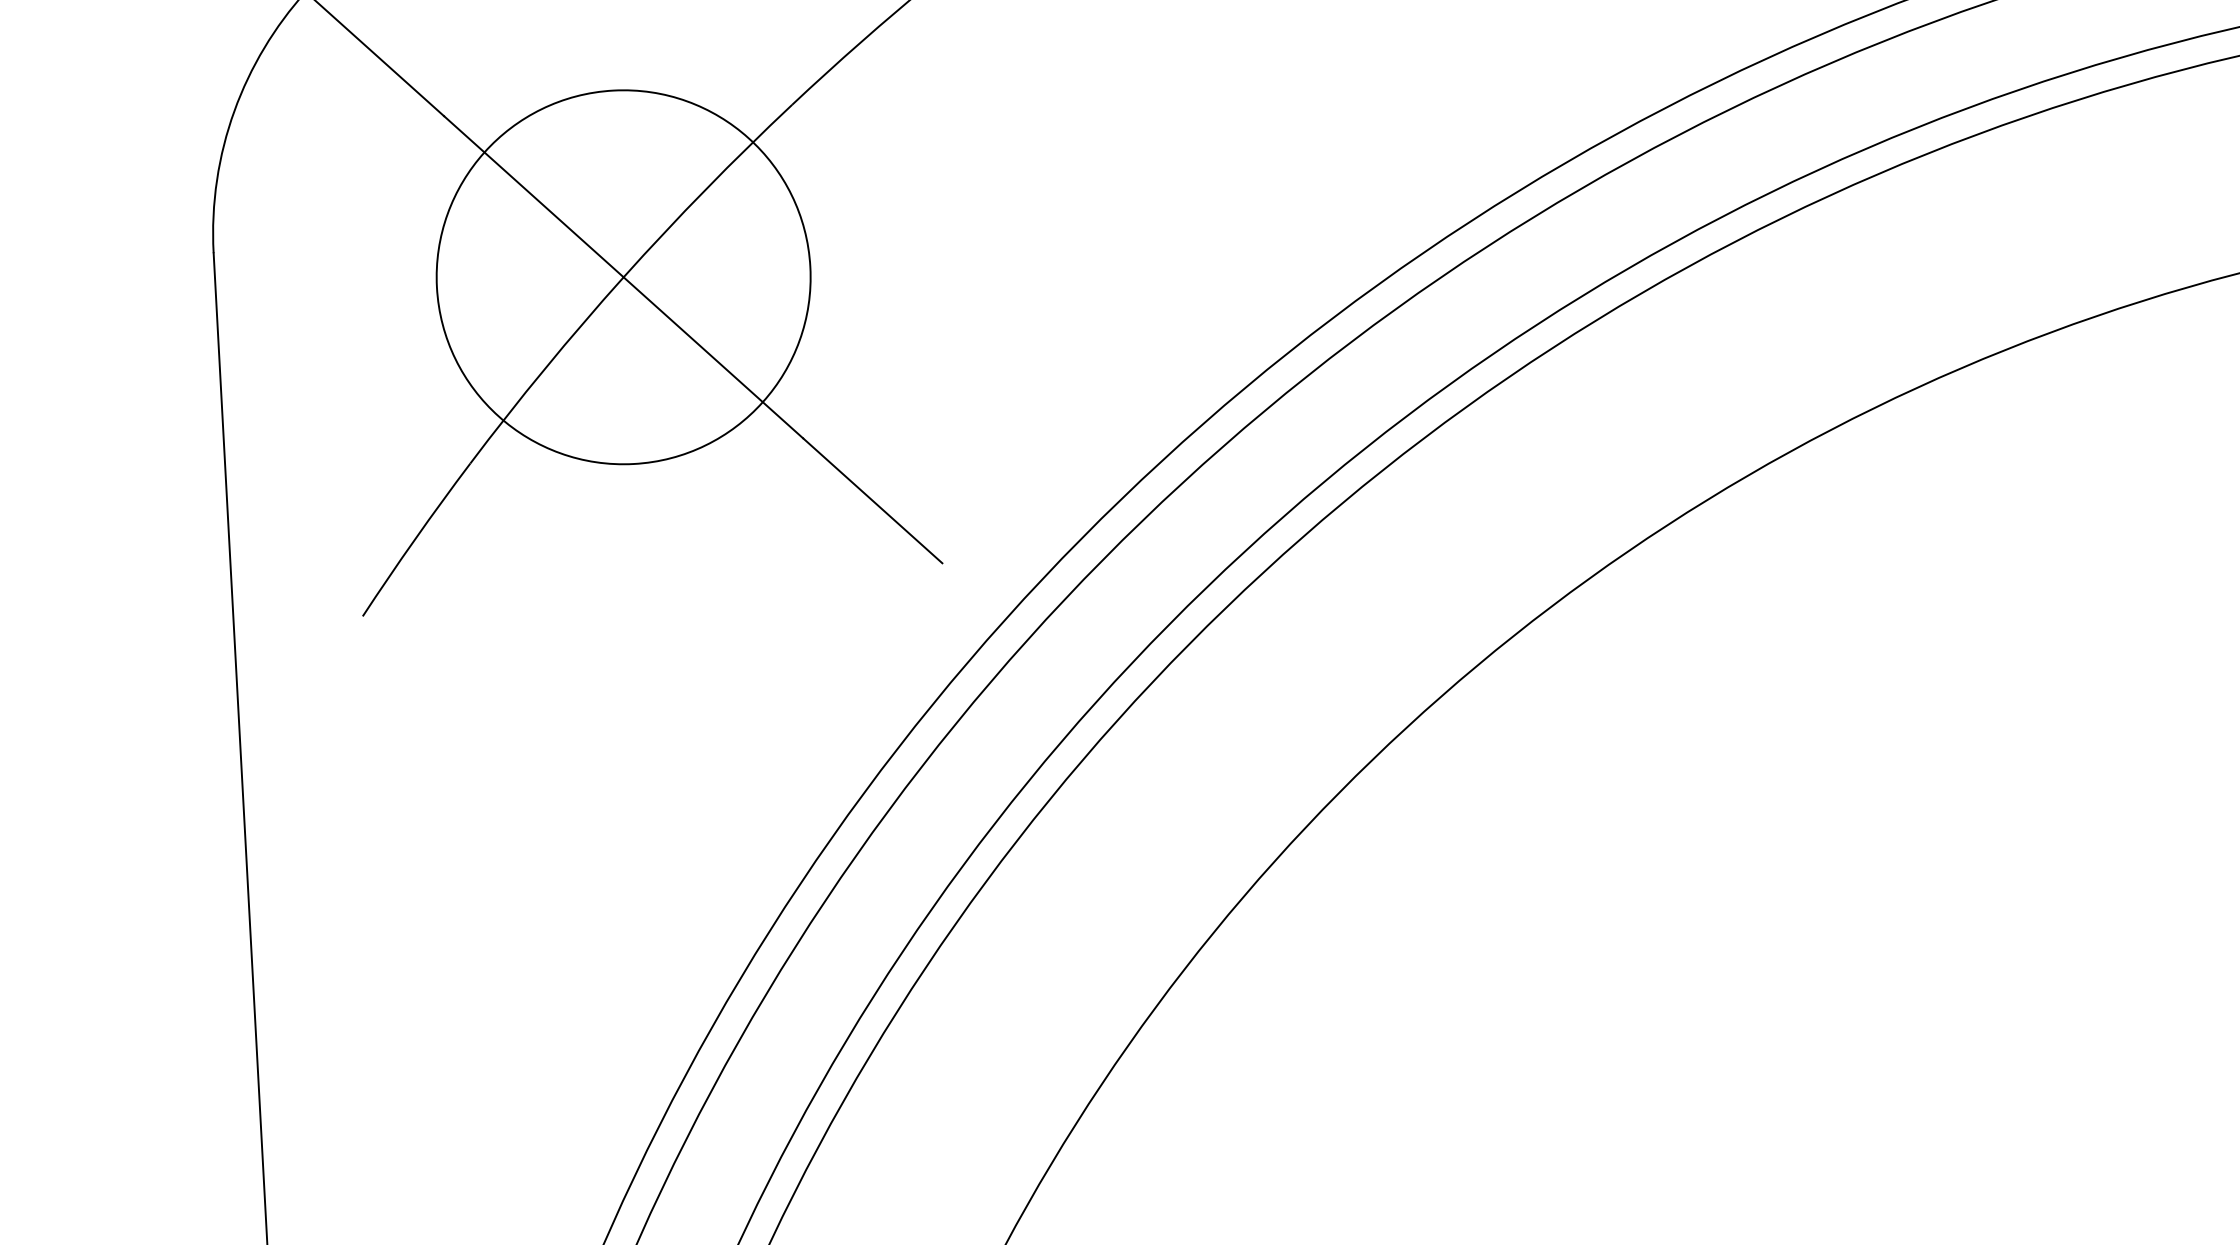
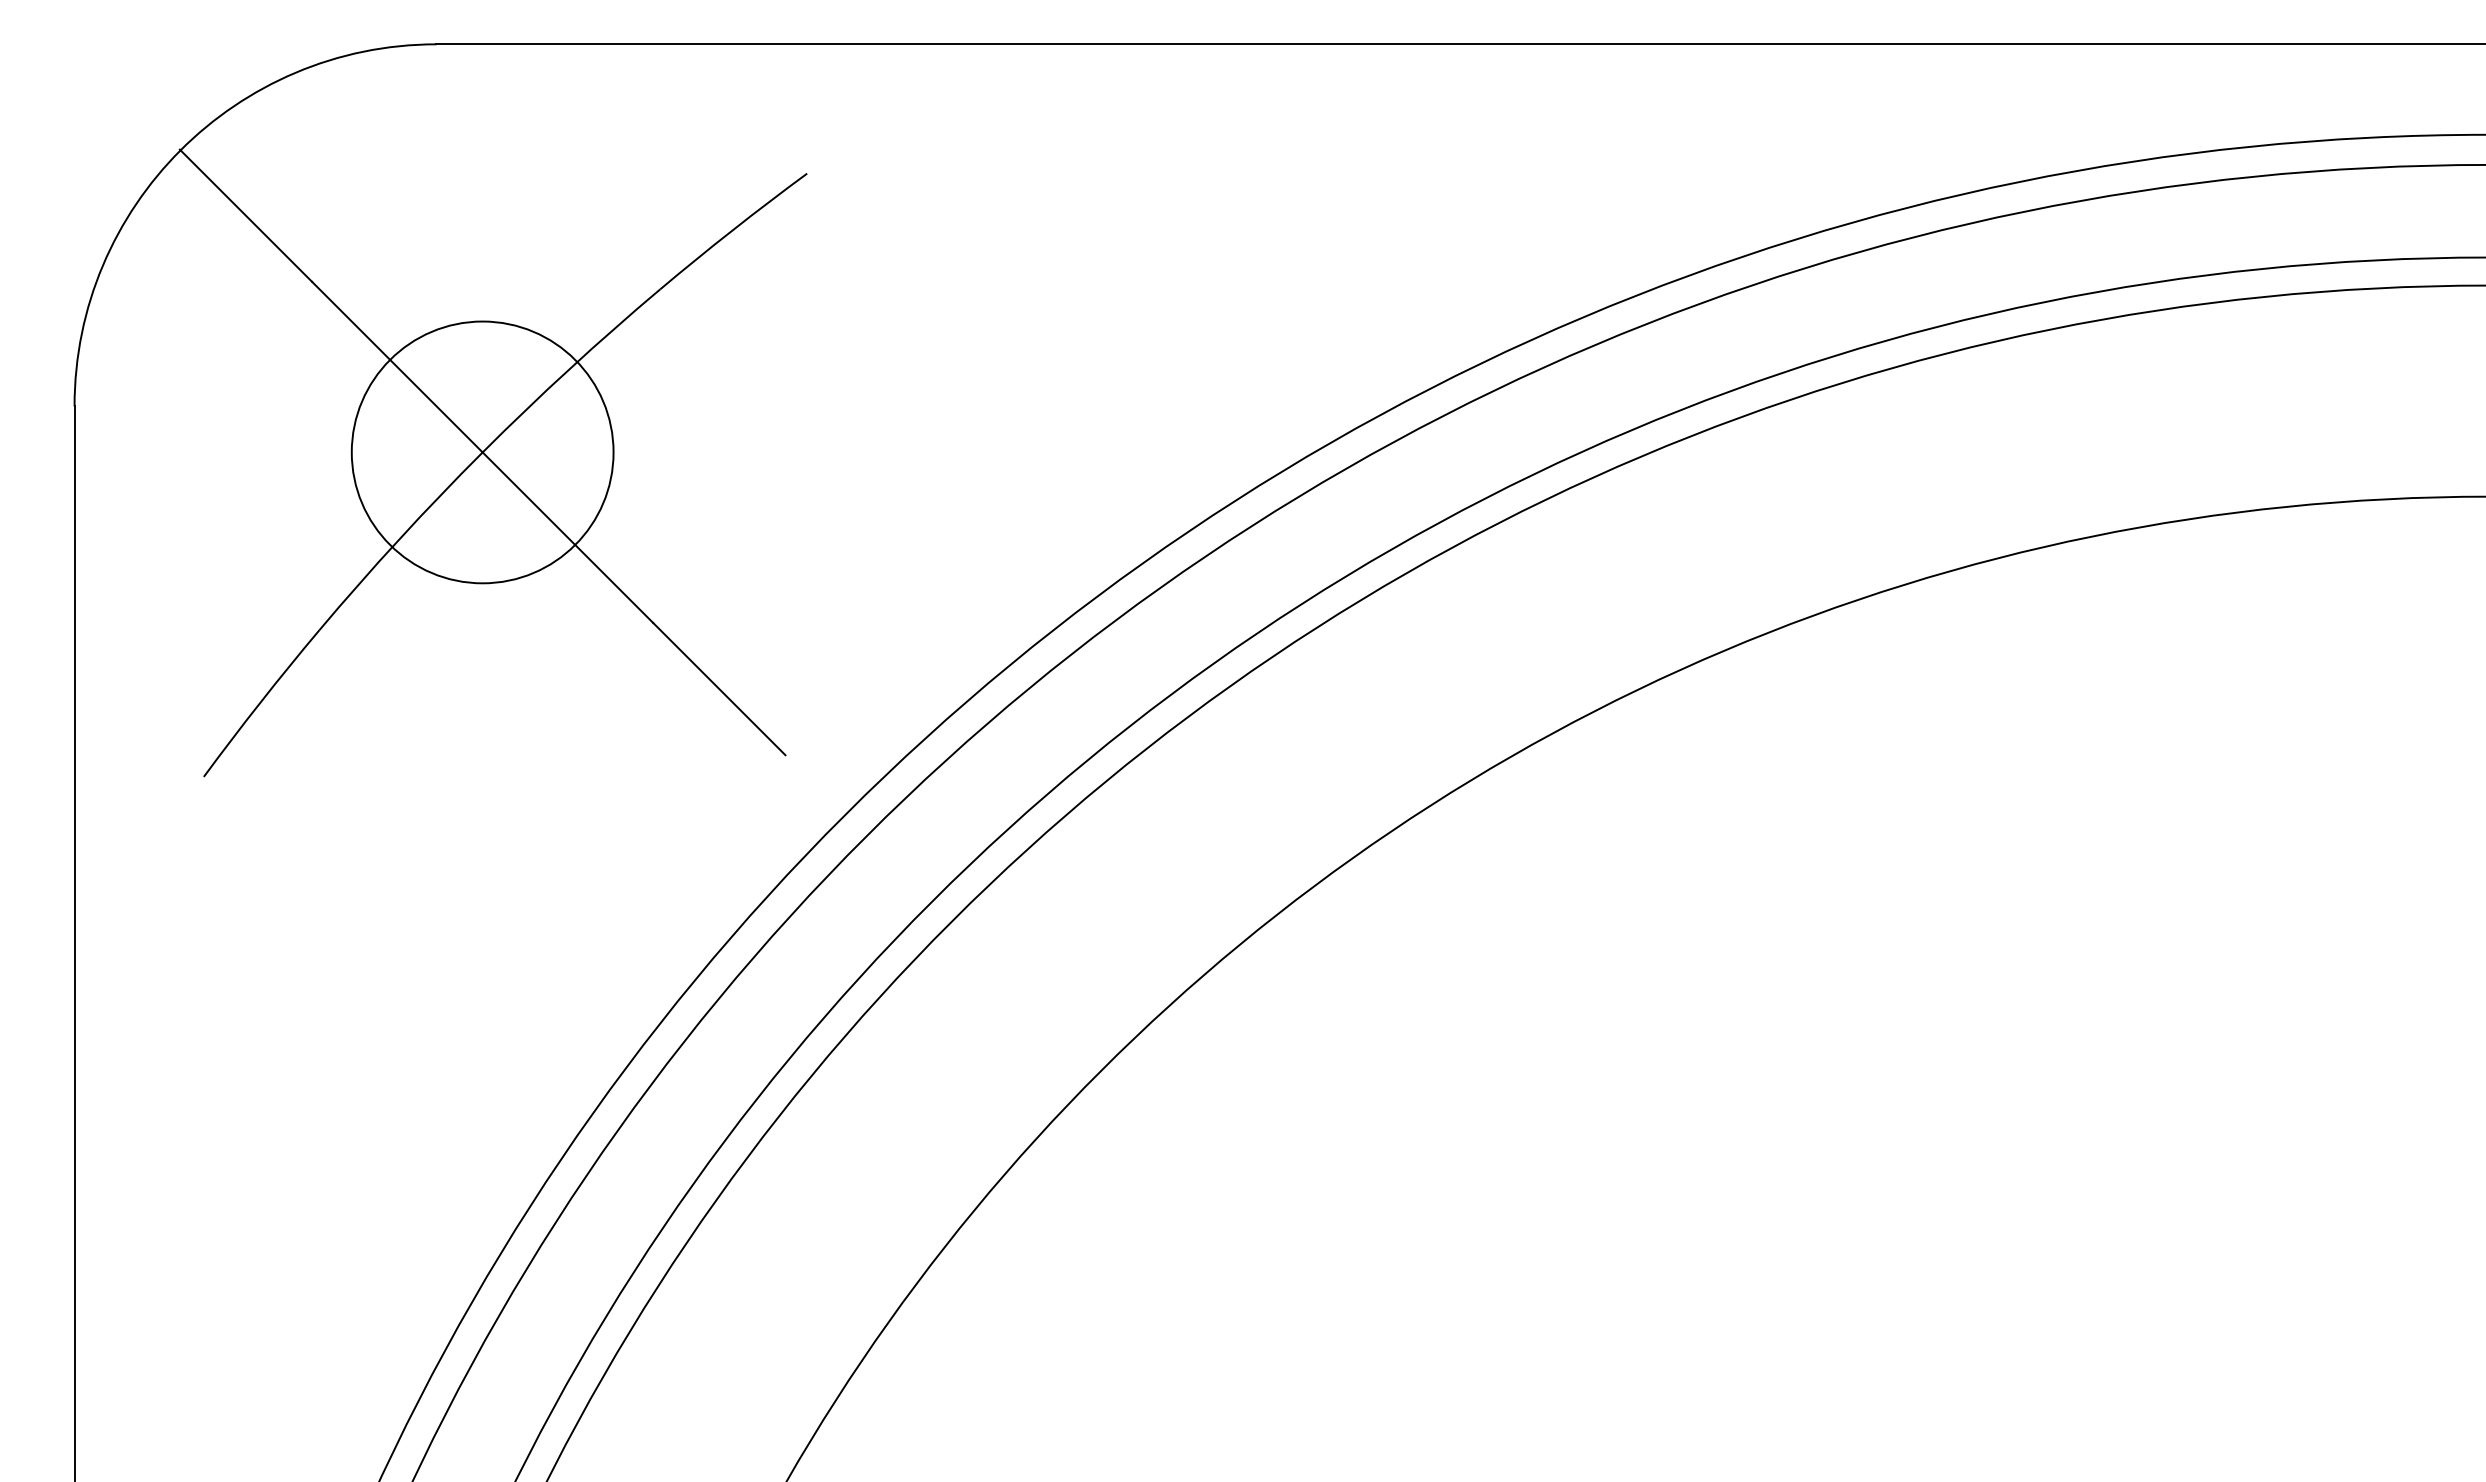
circle: (623, 277) -> (482, 452), size x0.7

